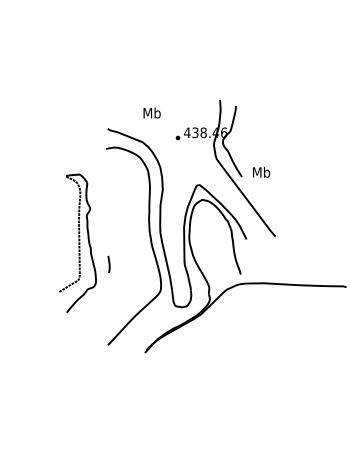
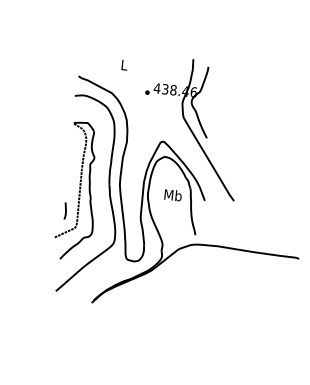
text: (151, 112) -> (123, 64), Mb -> L
text: (261, 171) -> (173, 194), moved
part: (77, 243) -> (78, 191), moved

